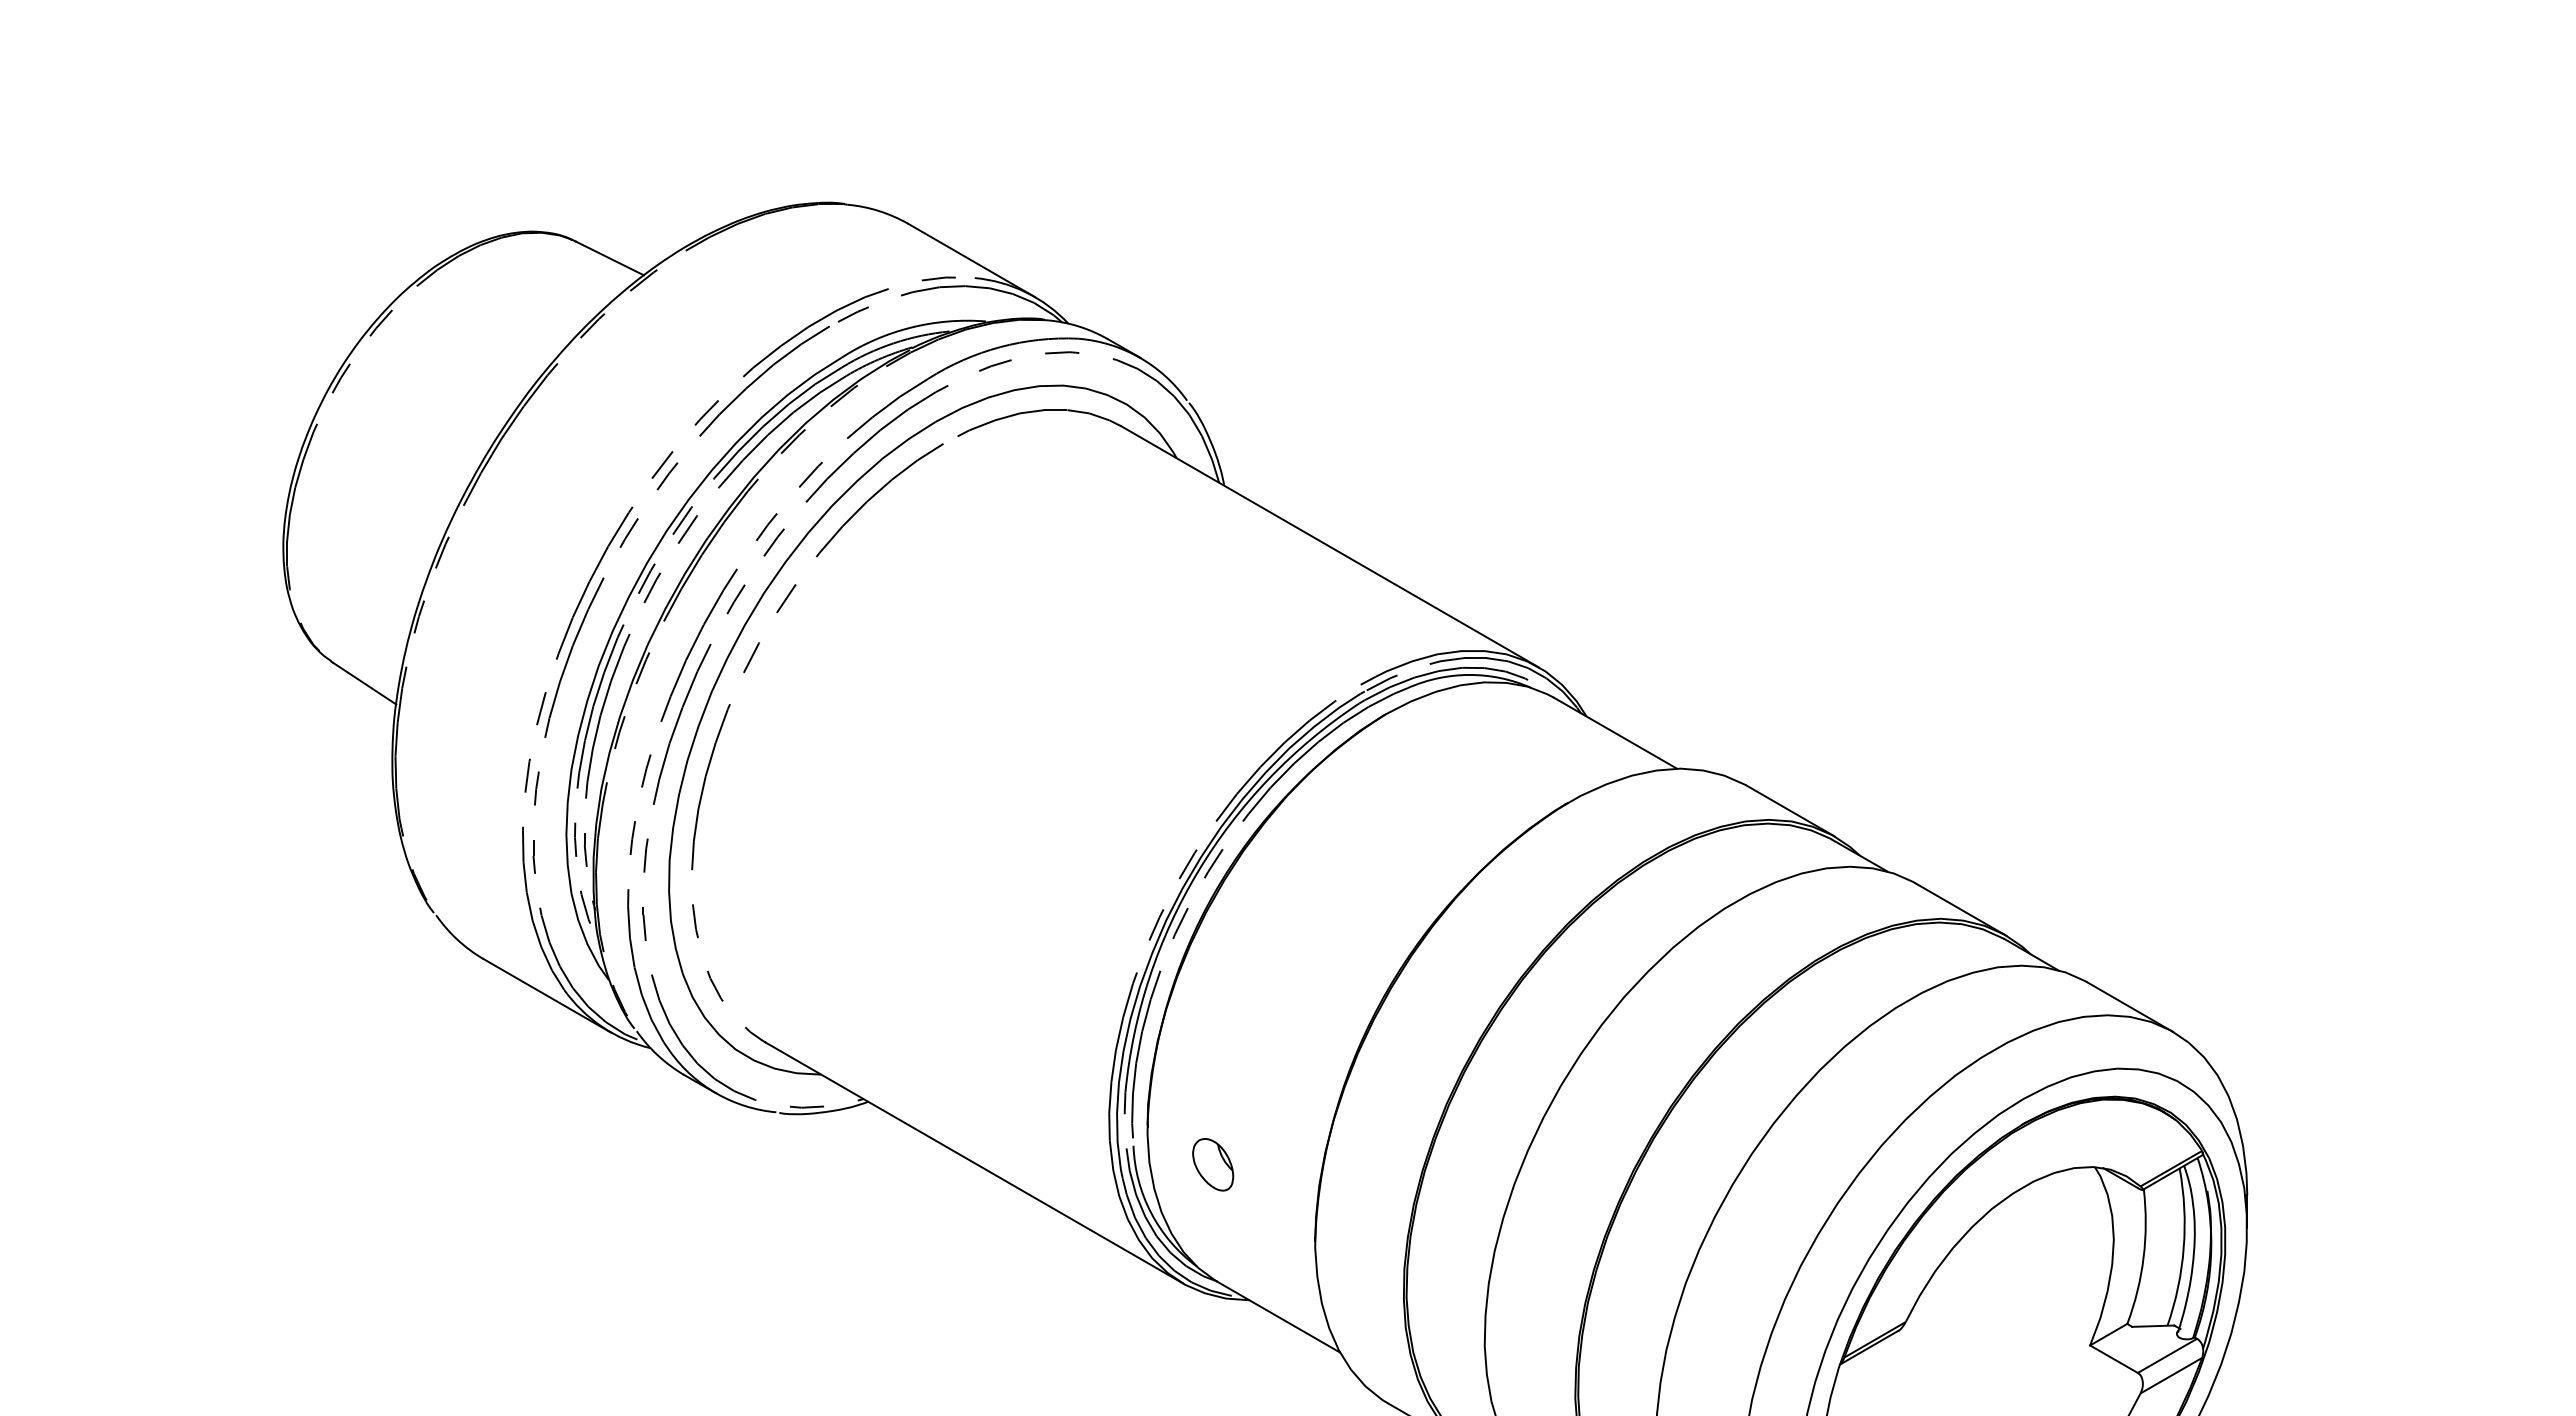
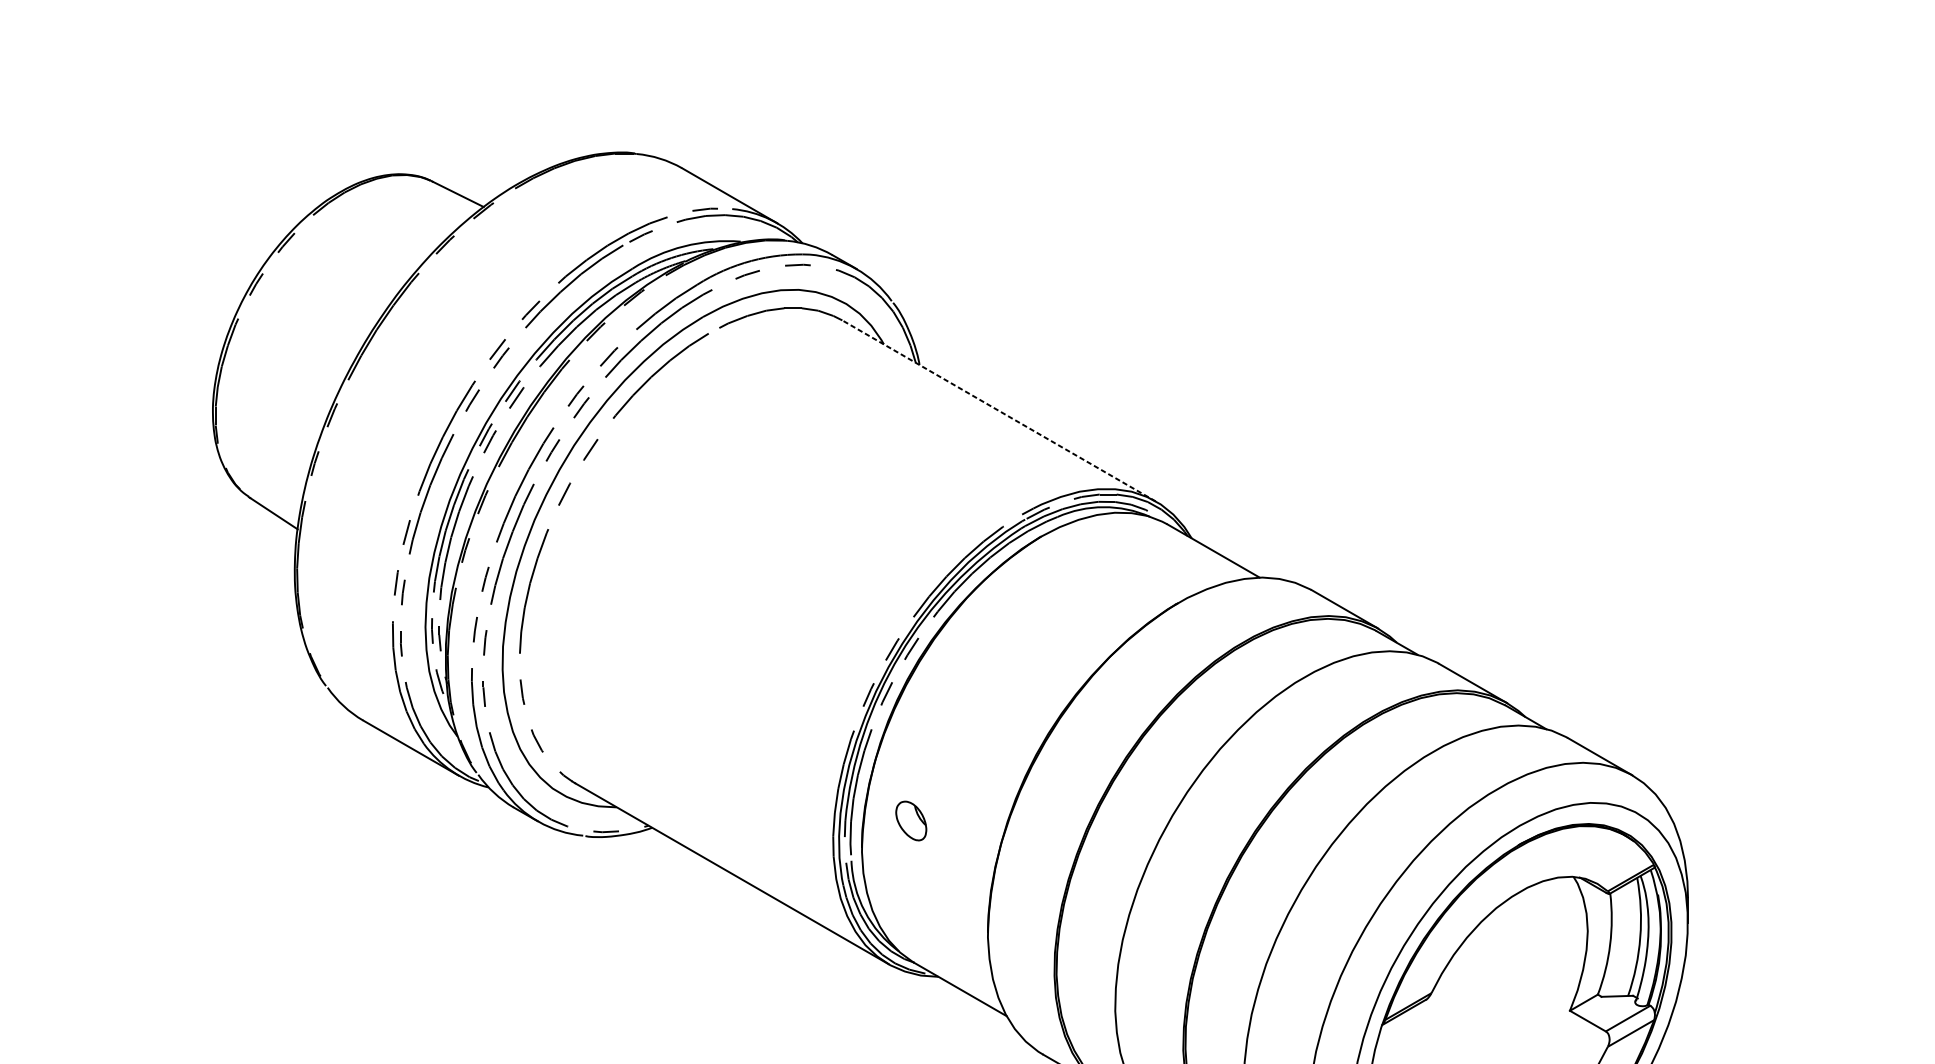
line: (1330, 546) -> (999, 410), solid -> dashed
part: (1213, 1164) -> (911, 820), moved

